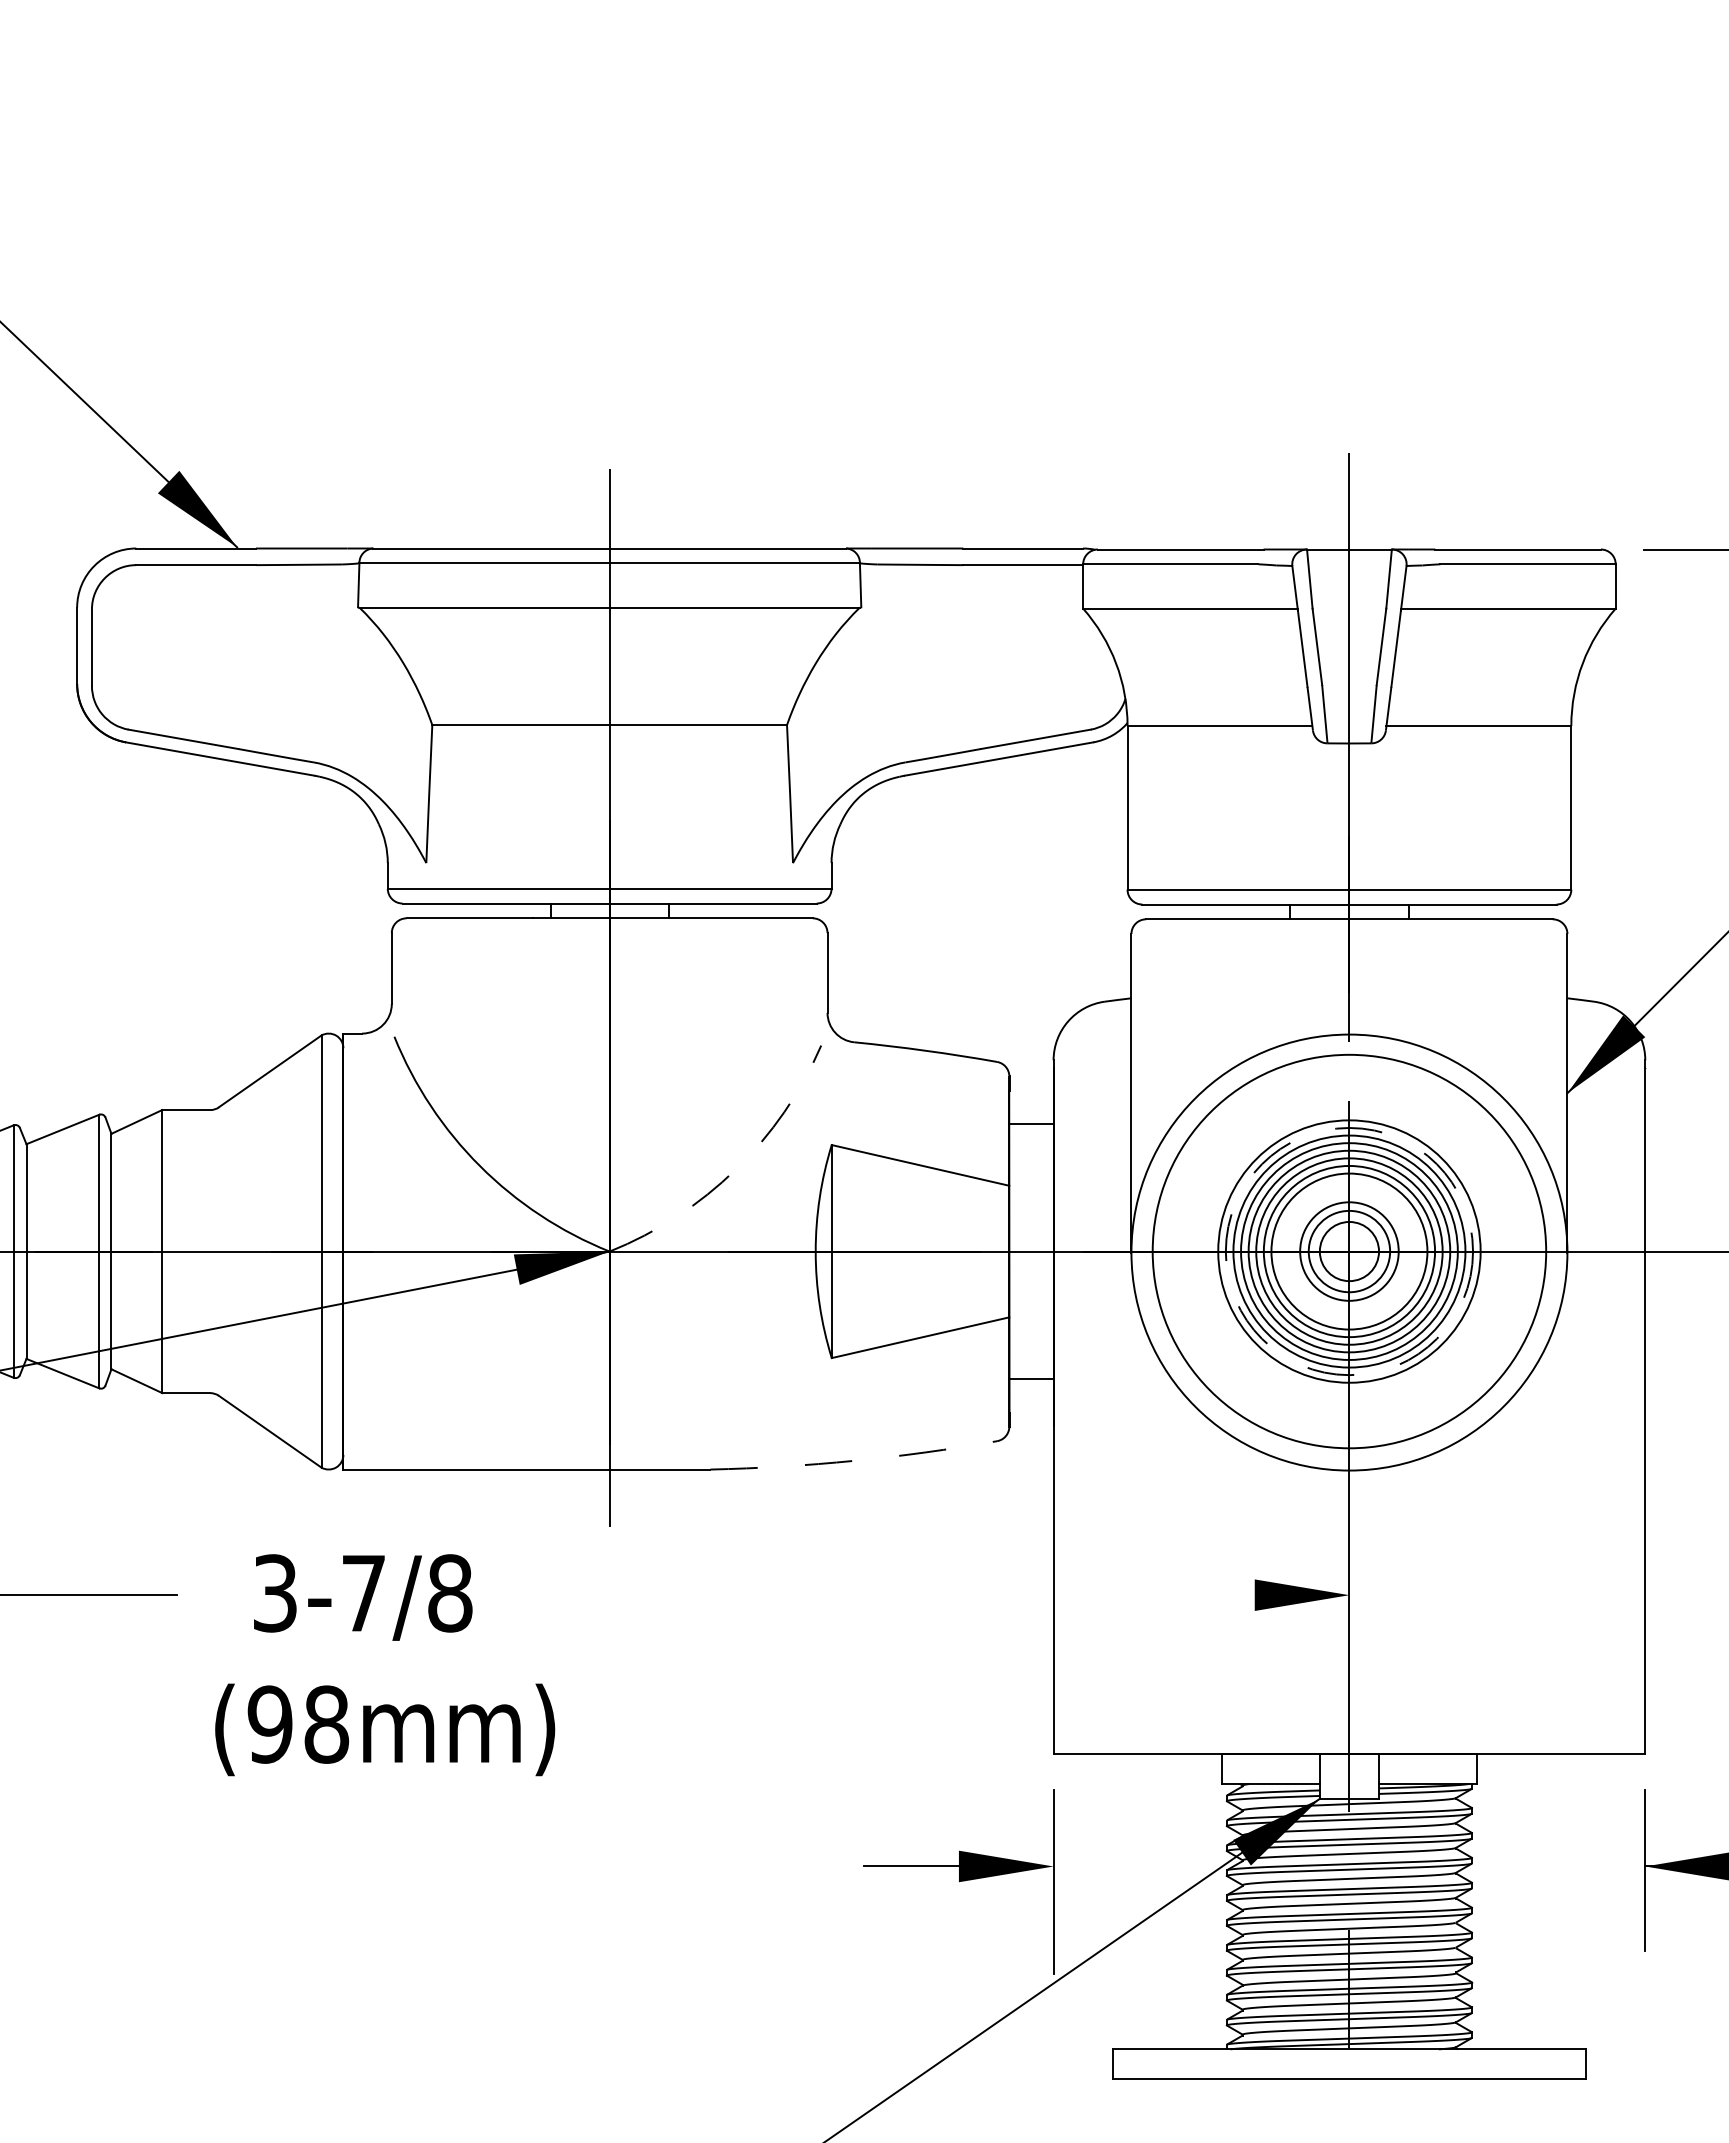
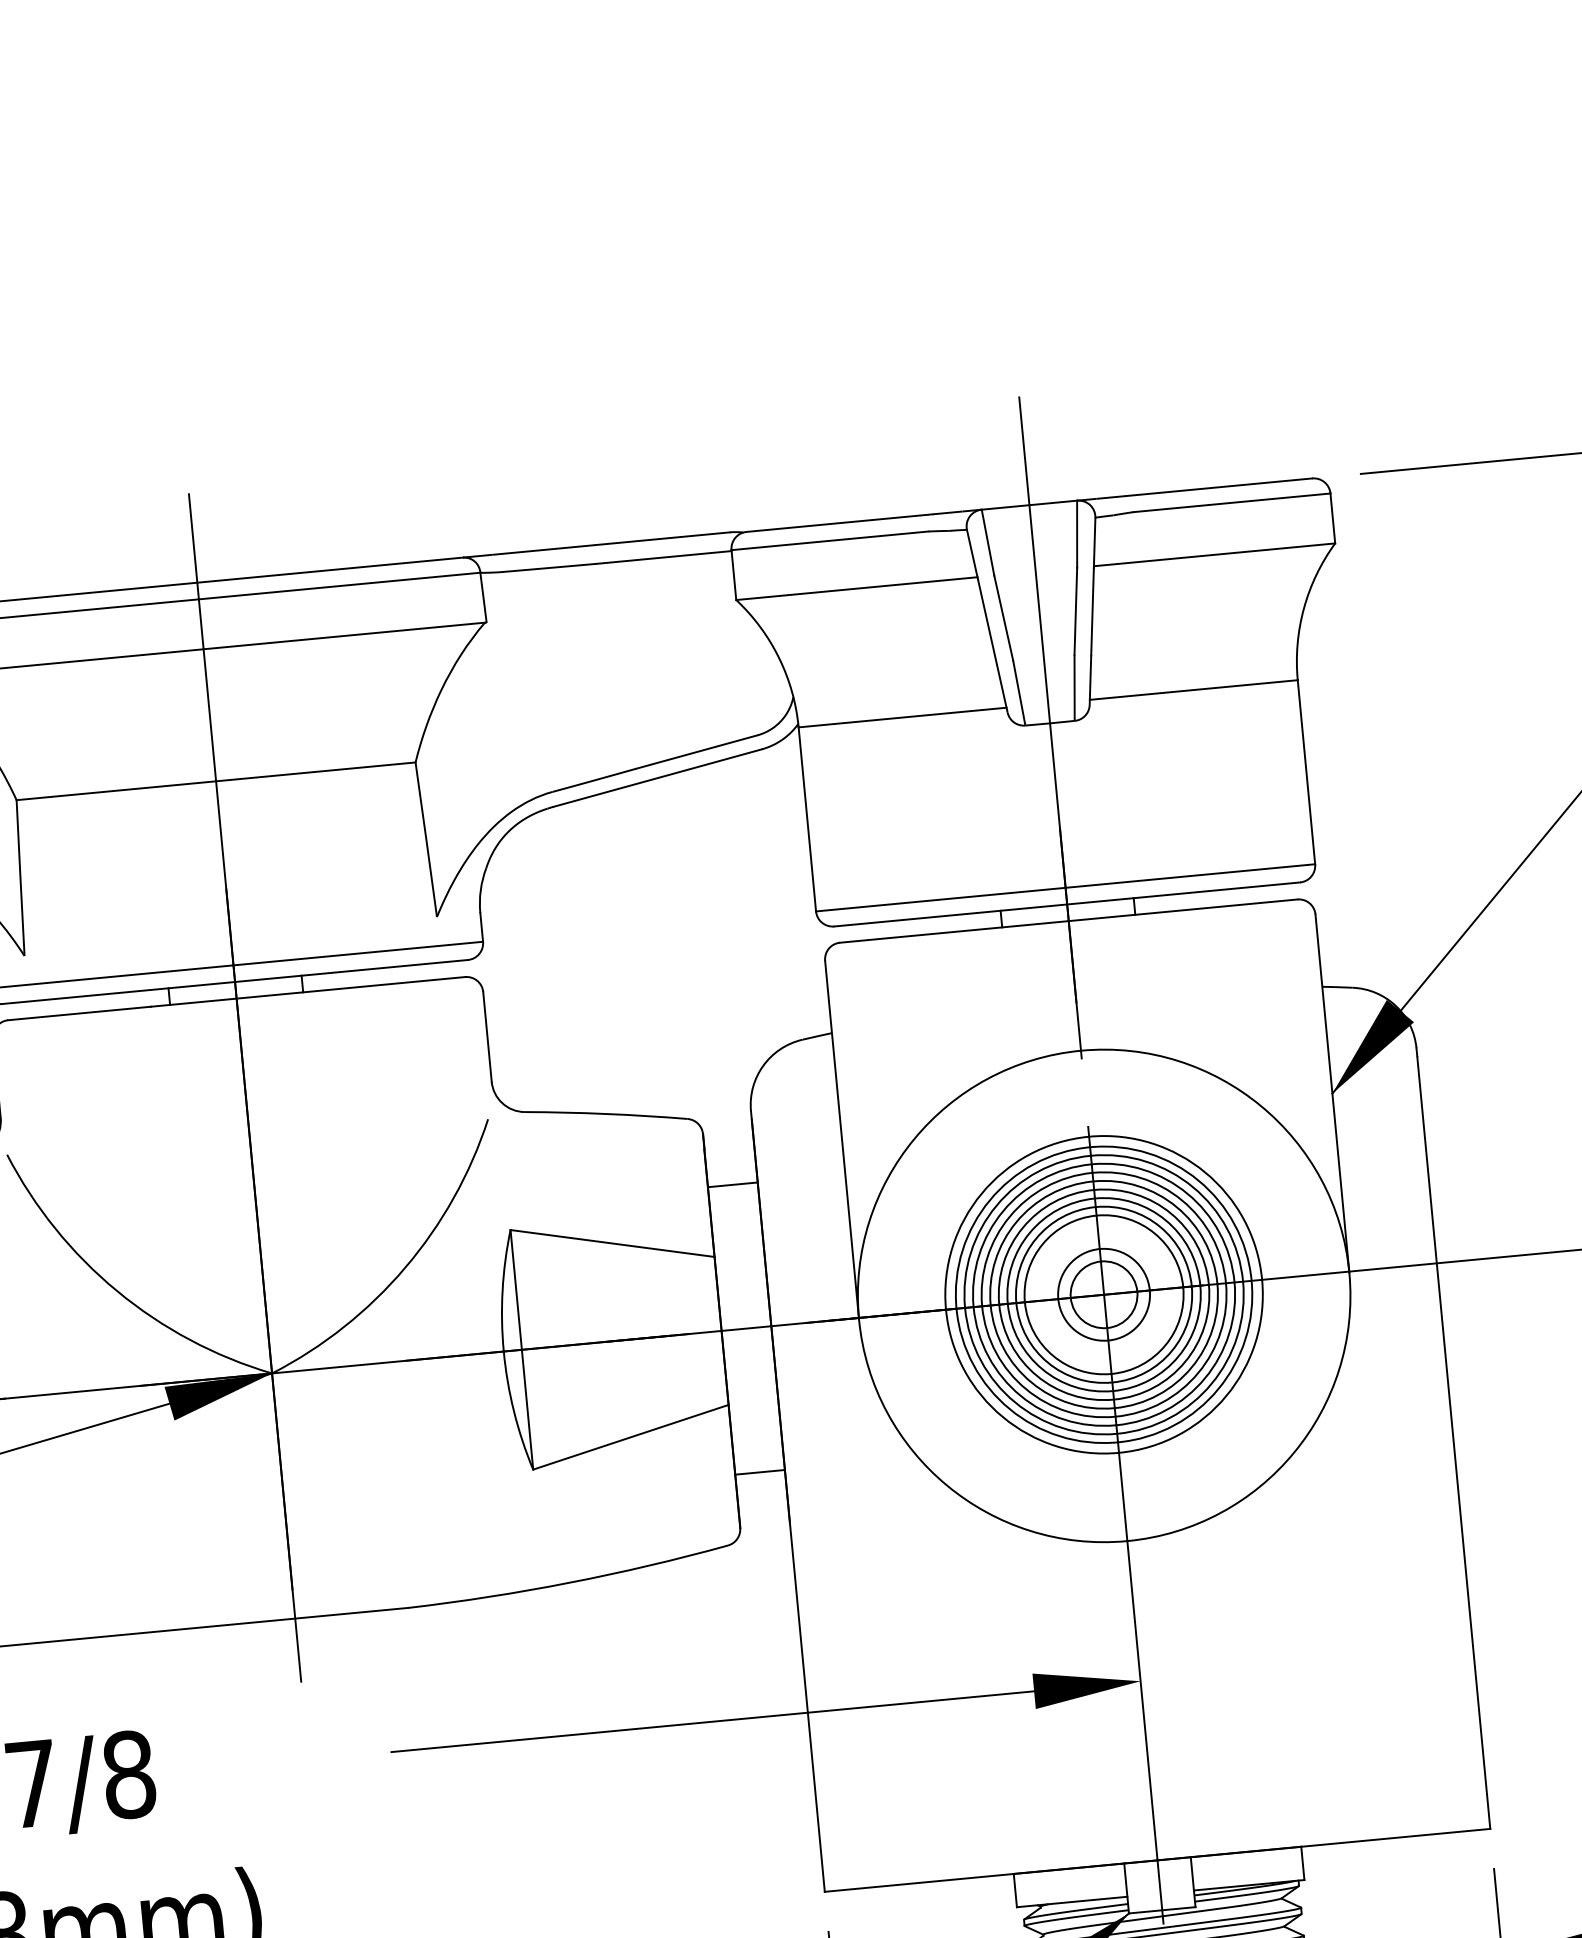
arc: (735, 1169) -> (404, 1267), dashed -> solid
circle: (1348, 1251) -> (1103, 1294), size x0.71
circle: (1349, 1251) -> (1104, 1294), dashed -> solid
circle: (1349, 1251) -> (1104, 1294), size x1.43
arc: (854, 1460) -> (569, 1582), dashed -> solid
line: (968, 1595) -> (712, 1722), added

